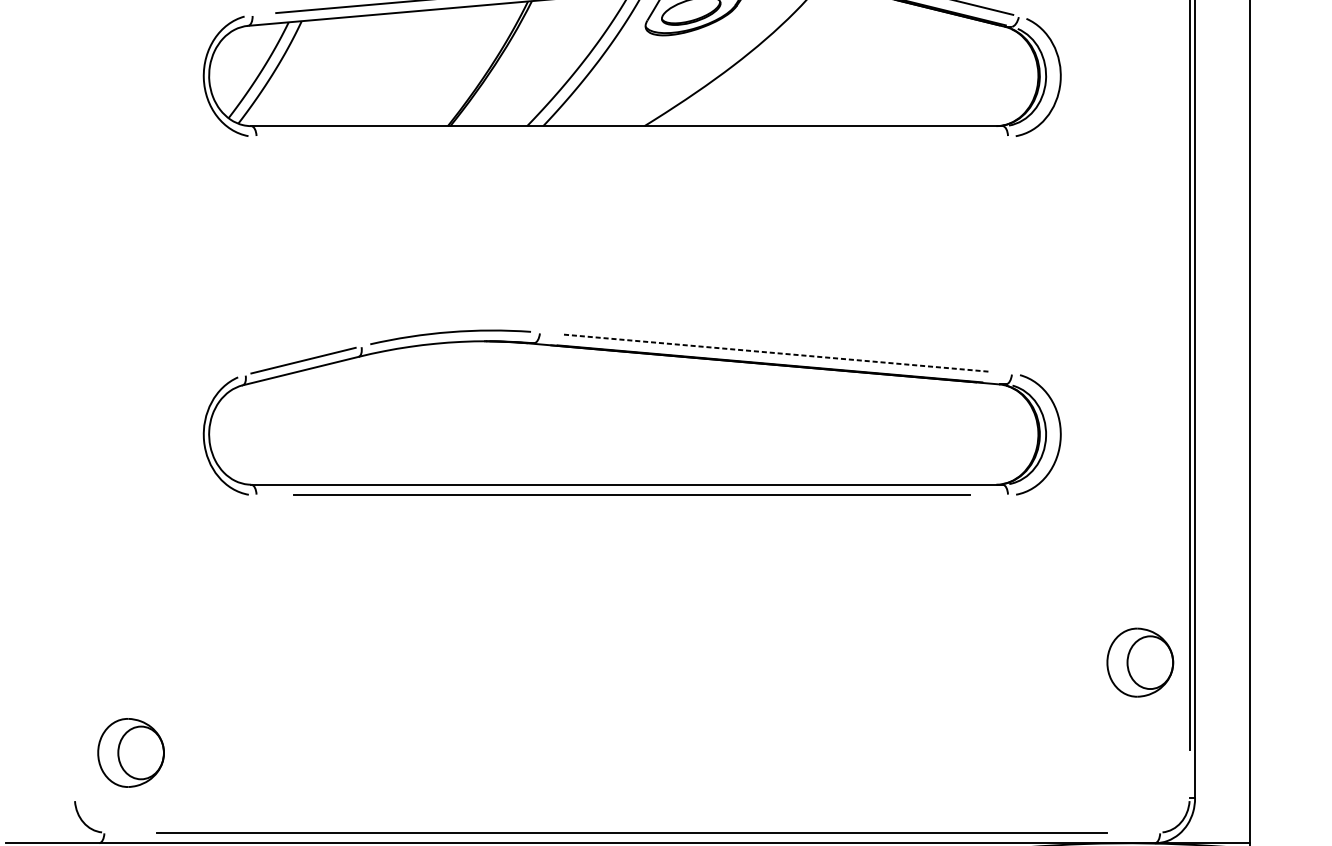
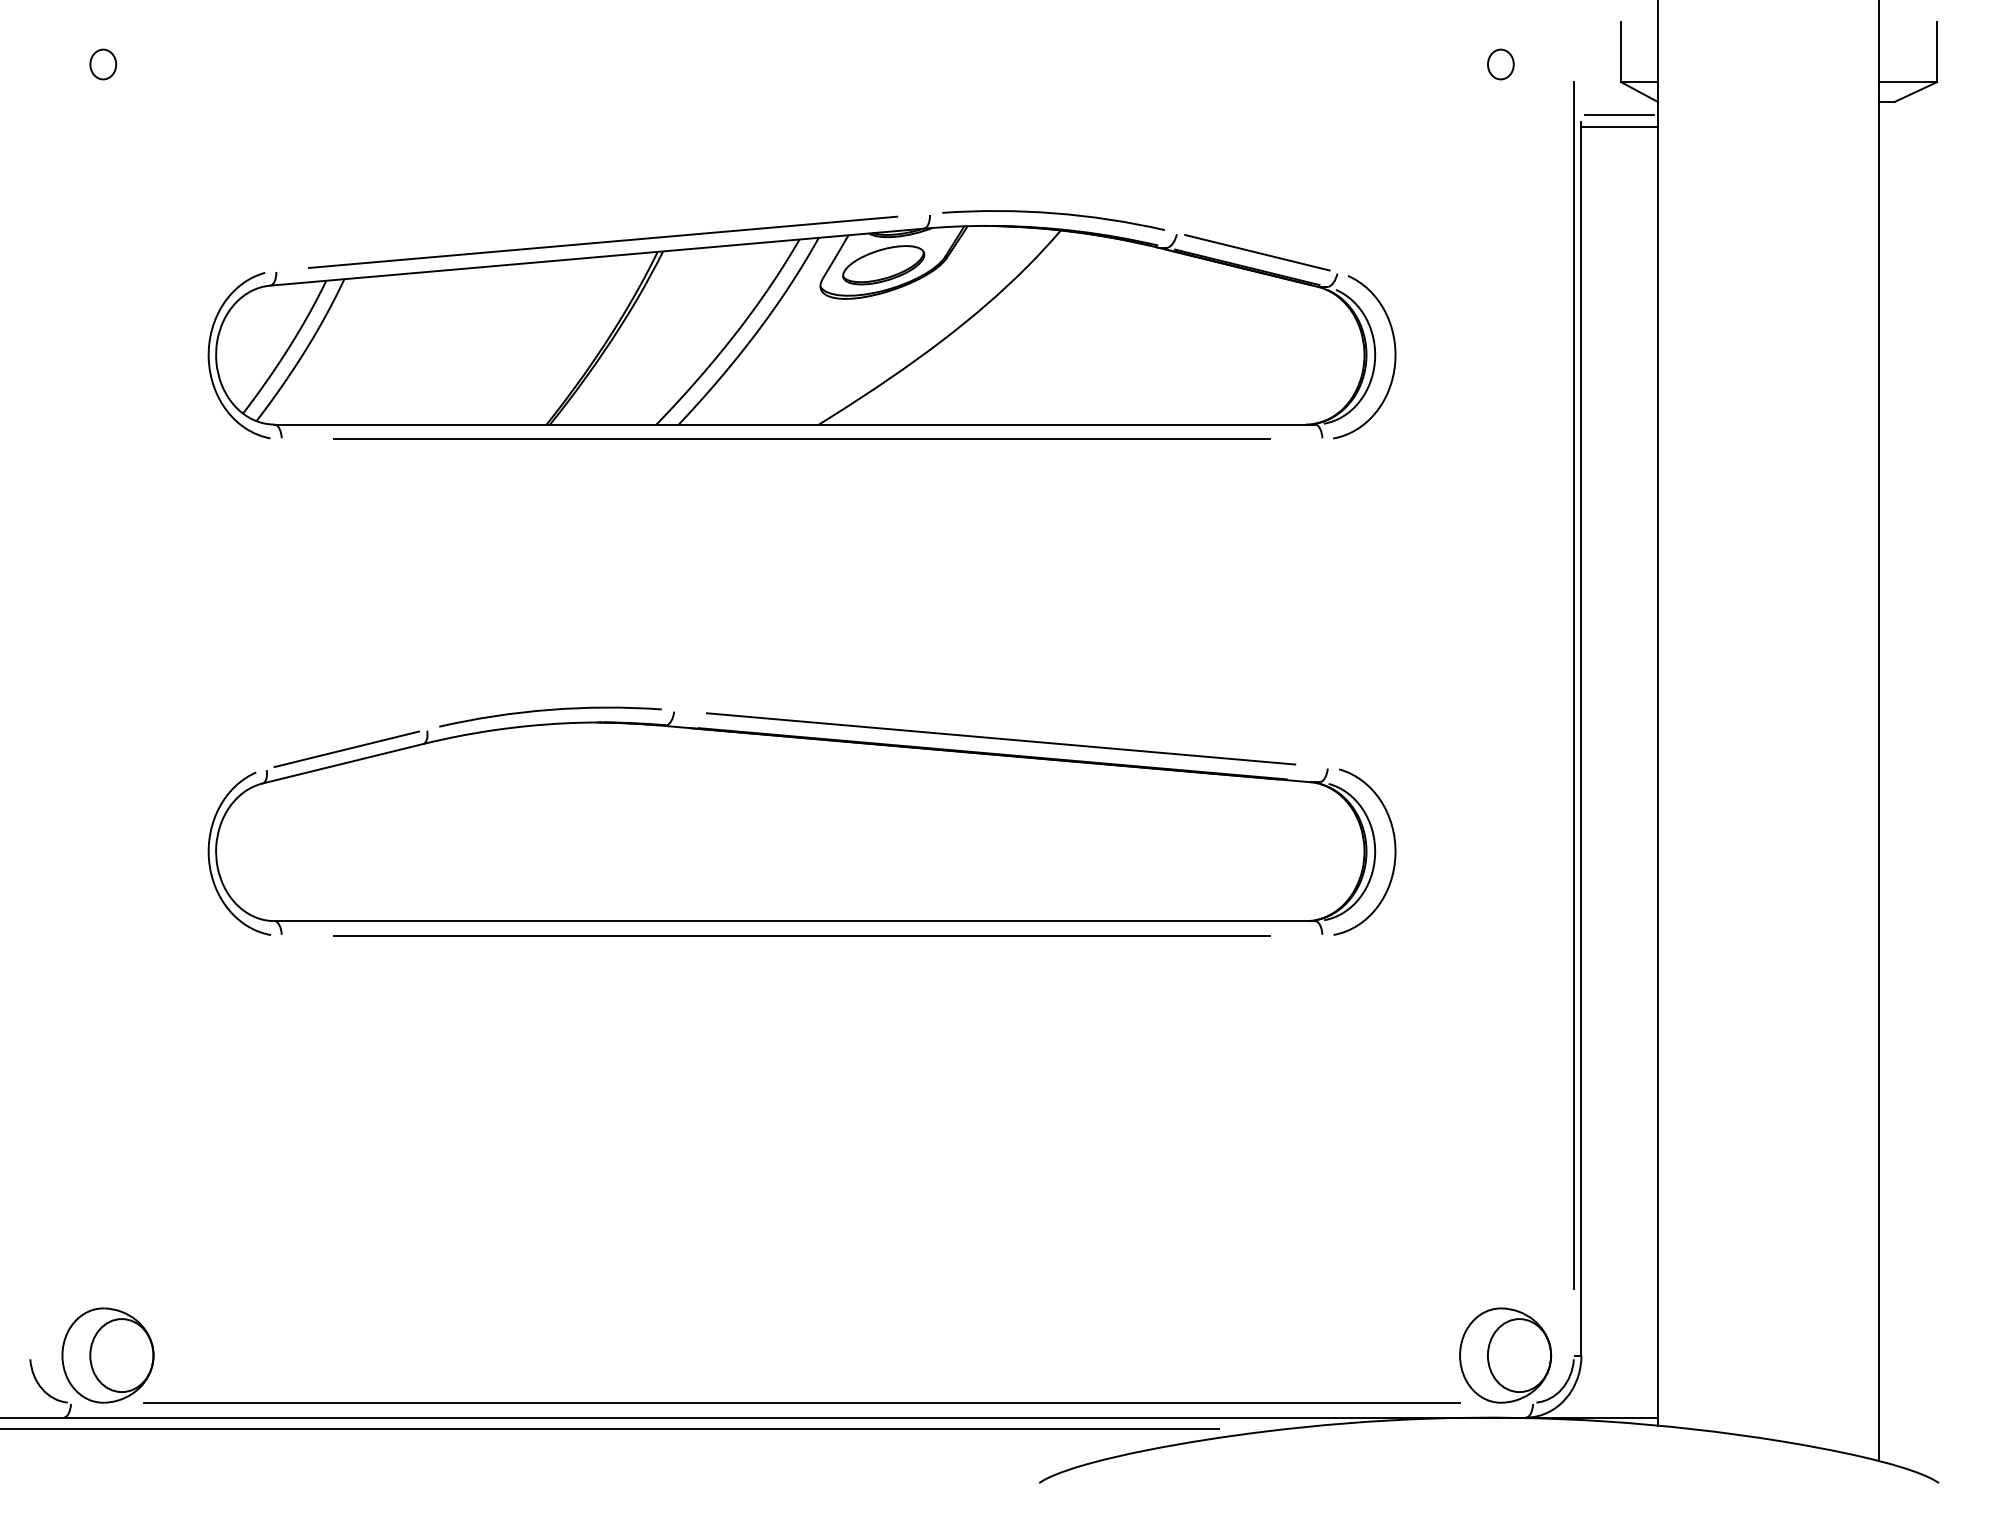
line: (631, 136) -> (801, 439), added
line: (775, 352) -> (1000, 738), dashed -> solid
part: (1140, 662) -> (1505, 1355), moved
part: (130, 752) -> (107, 1355), moved

